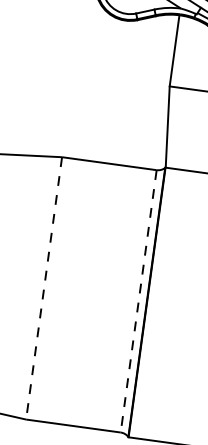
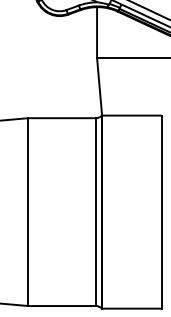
line: (44, 288) -> (28, 212), dashed -> solid
line: (137, 301) -> (95, 212), dashed -> solid

